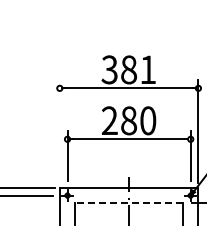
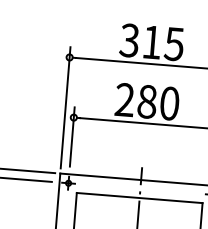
text: (138, 69) -> (163, 42), 381 -> 315
line: (59, 131) -> (65, 107), added
line: (129, 203) -> (140, 198), dashed -> solid

